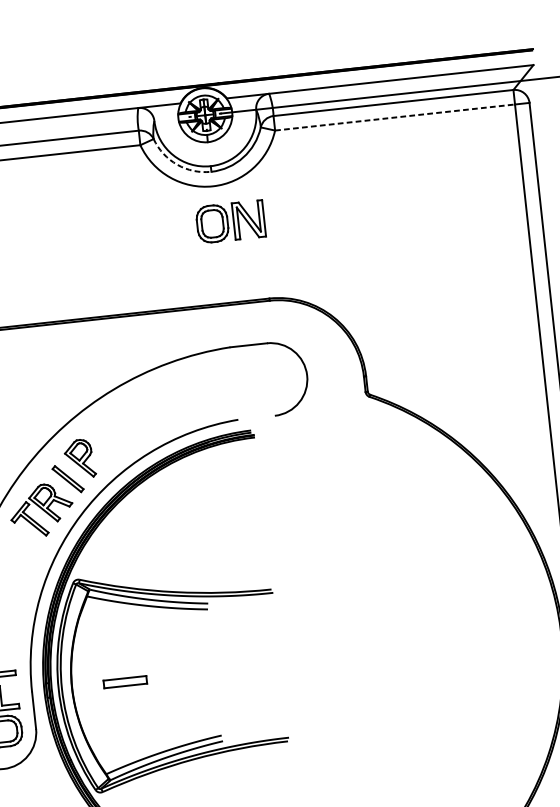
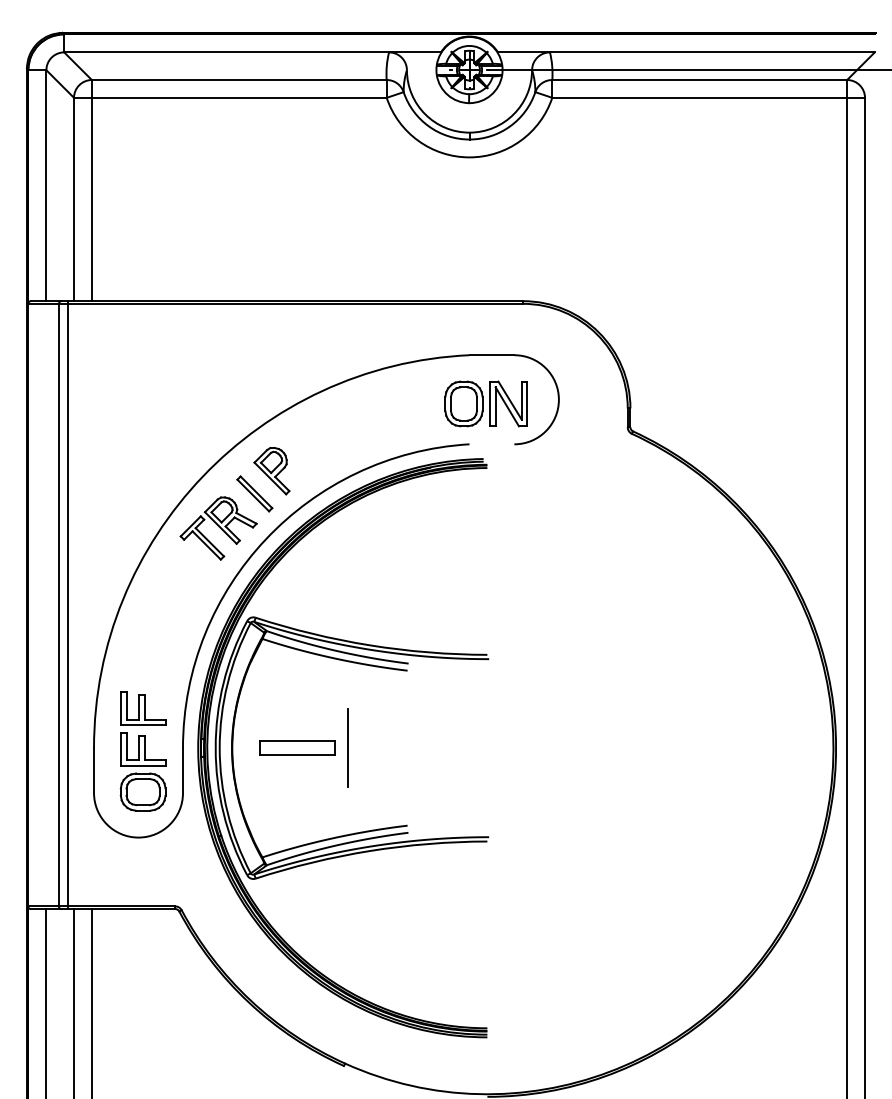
line: (395, 117) -> (700, 97), dashed -> solid
arc: (176, 164) -> (428, 126), dashed -> solid
part: (230, 221) -> (485, 403), moved
line: (165, 677) -> (347, 747), added
part: (125, 681) -> (297, 747), size x1.43

